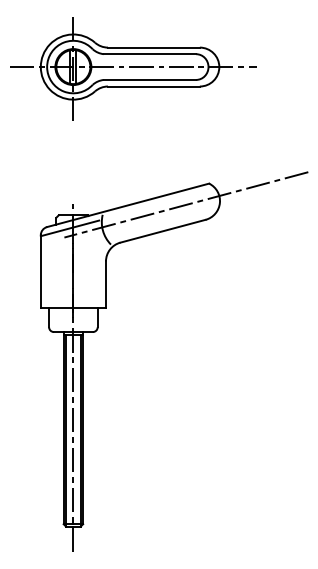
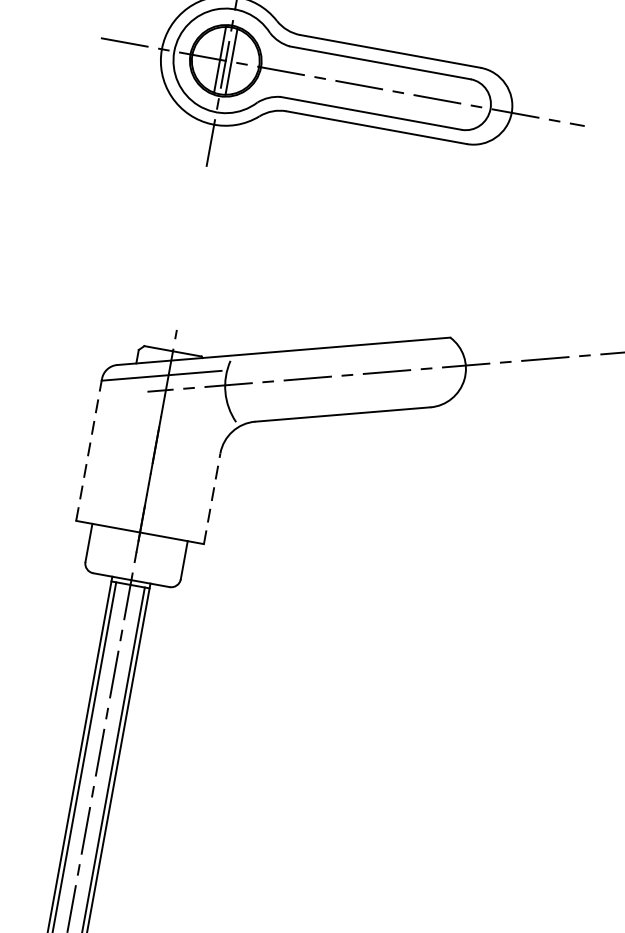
line: (40, 271) -> (88, 449), solid -> dashed
line: (106, 284) -> (213, 498), solid -> dashed

